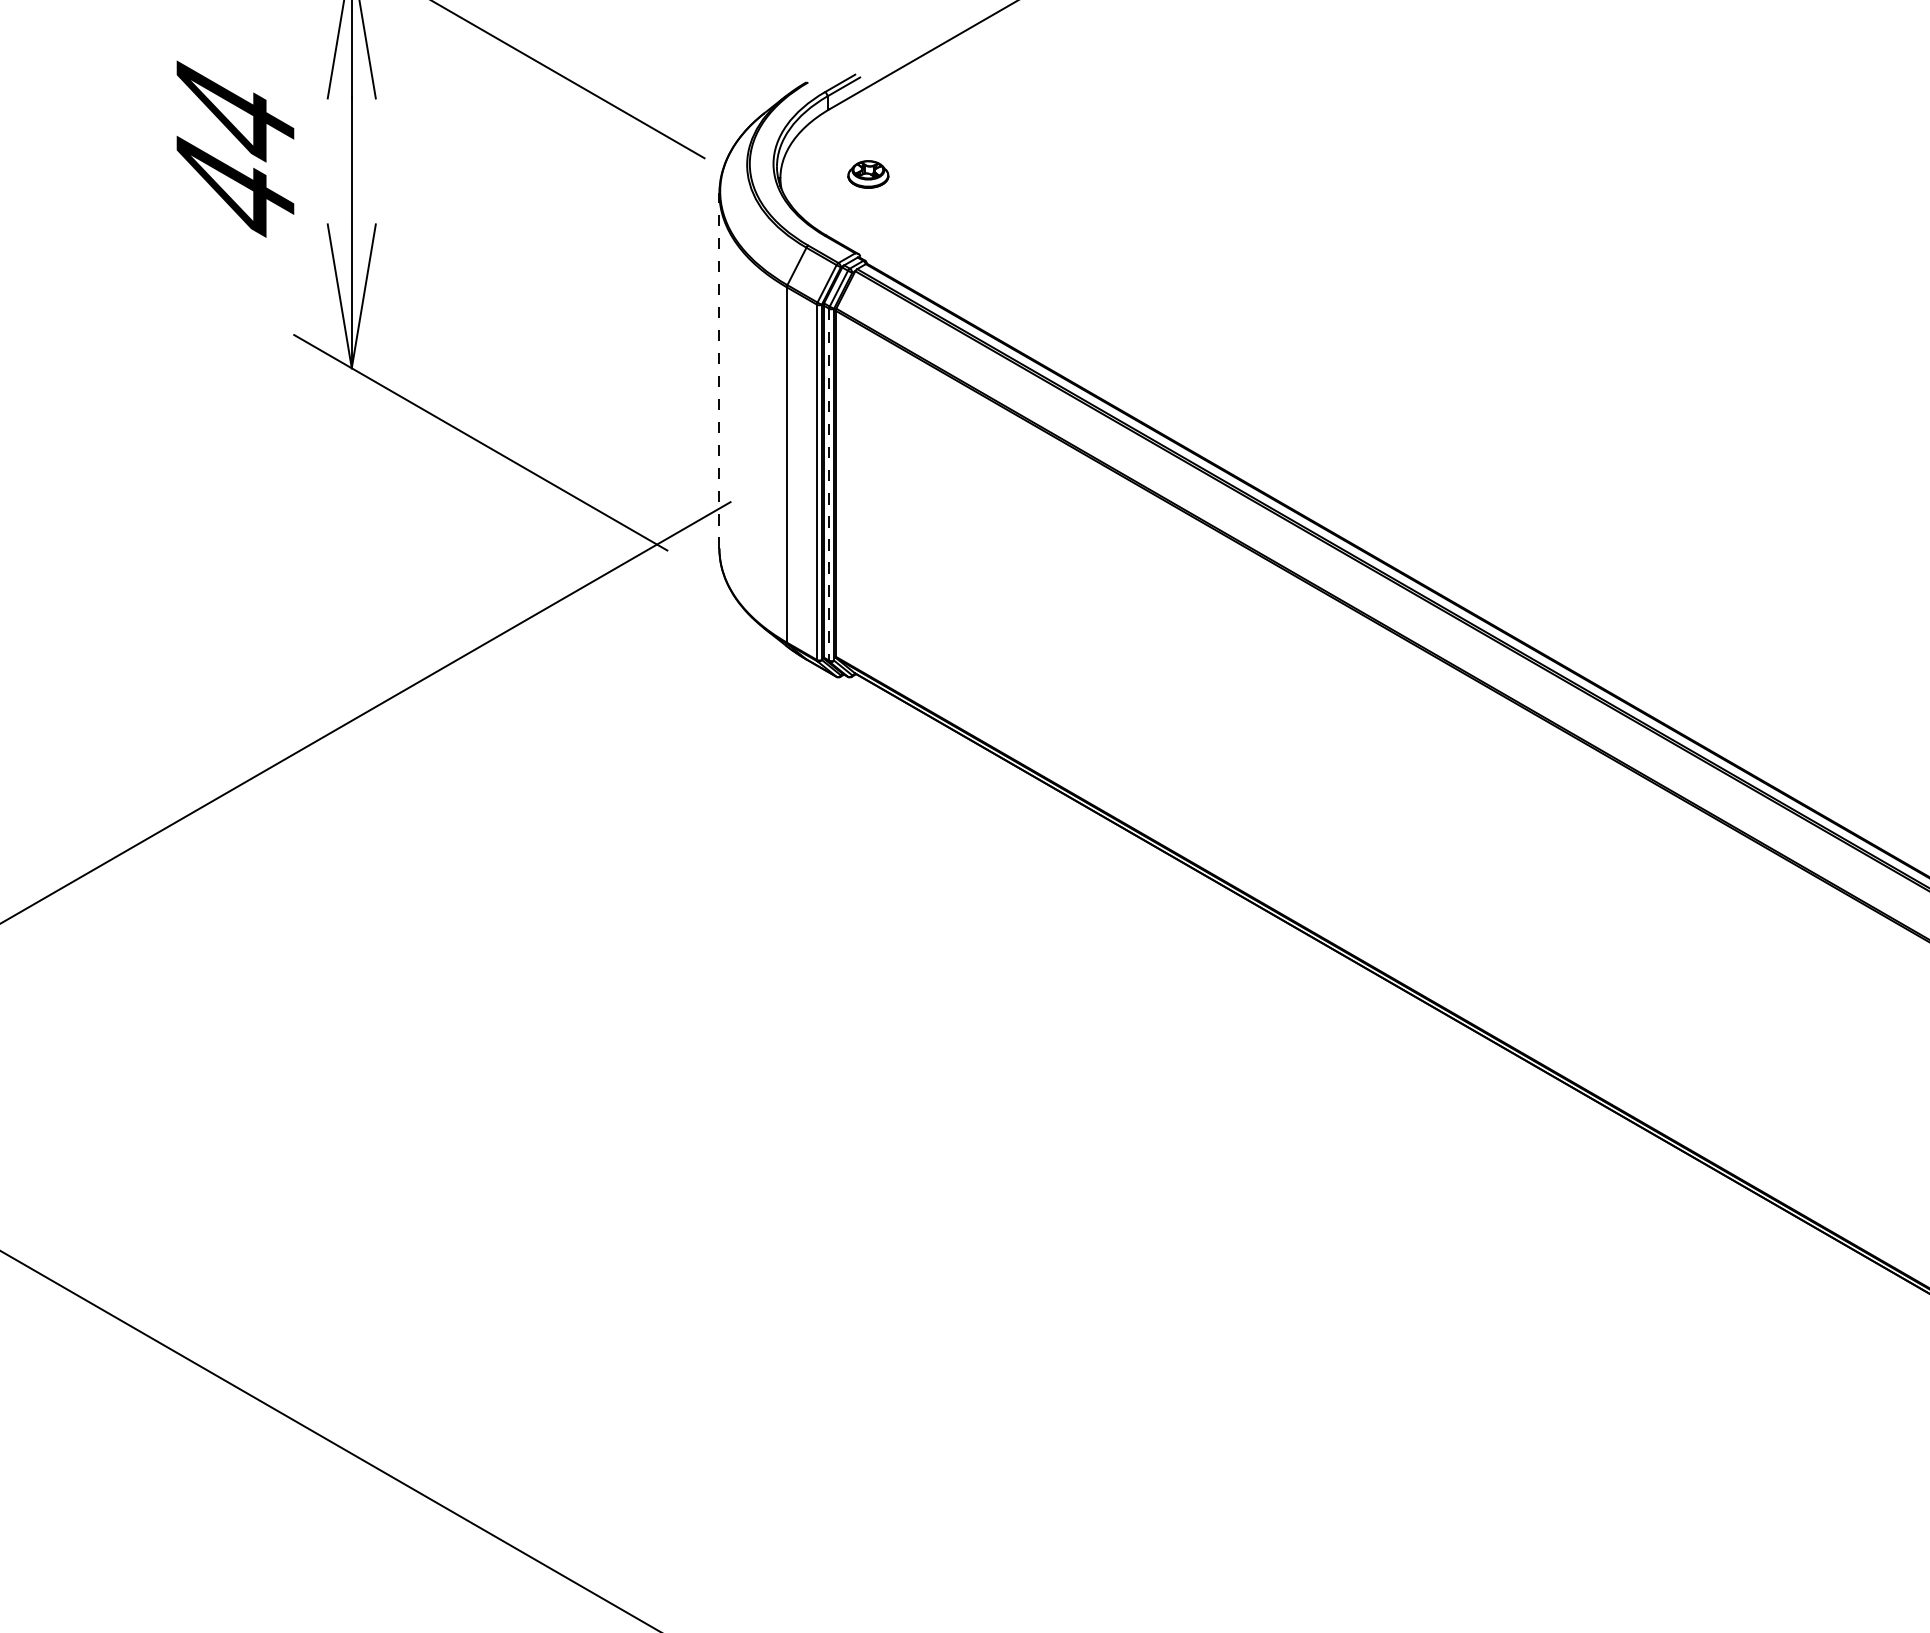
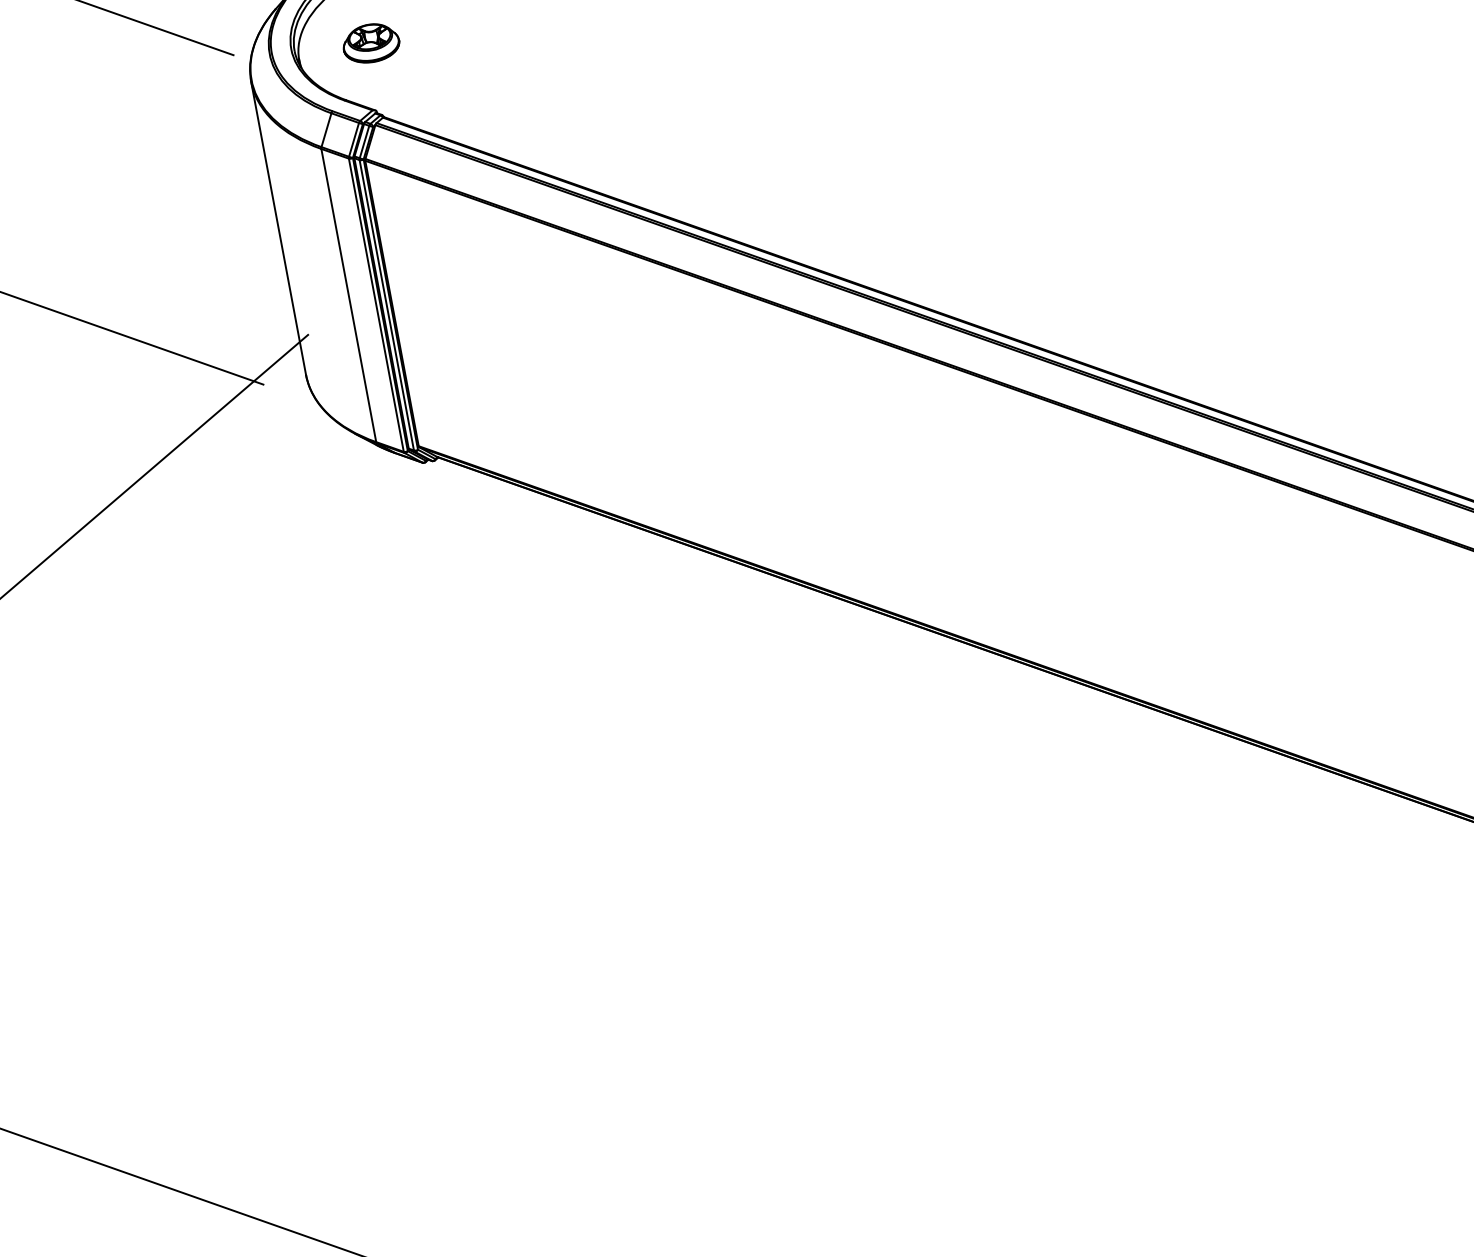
part: (868, 174) -> (371, 43), size x1.67
line: (719, 370) -> (278, 228), dashed -> solid
line: (829, 484) -> (387, 305), dashed -> solid

